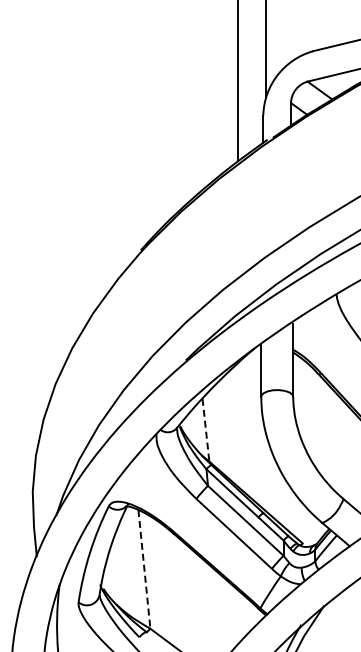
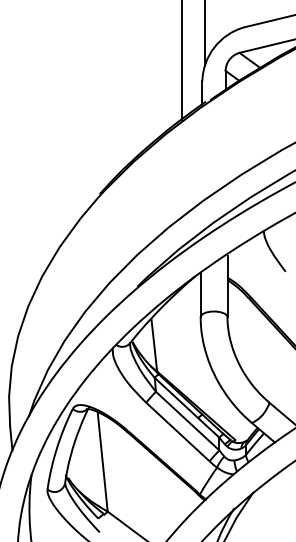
line: (205, 430) -> (153, 345), dashed -> solid
line: (144, 569) -> (102, 461), dashed -> solid

